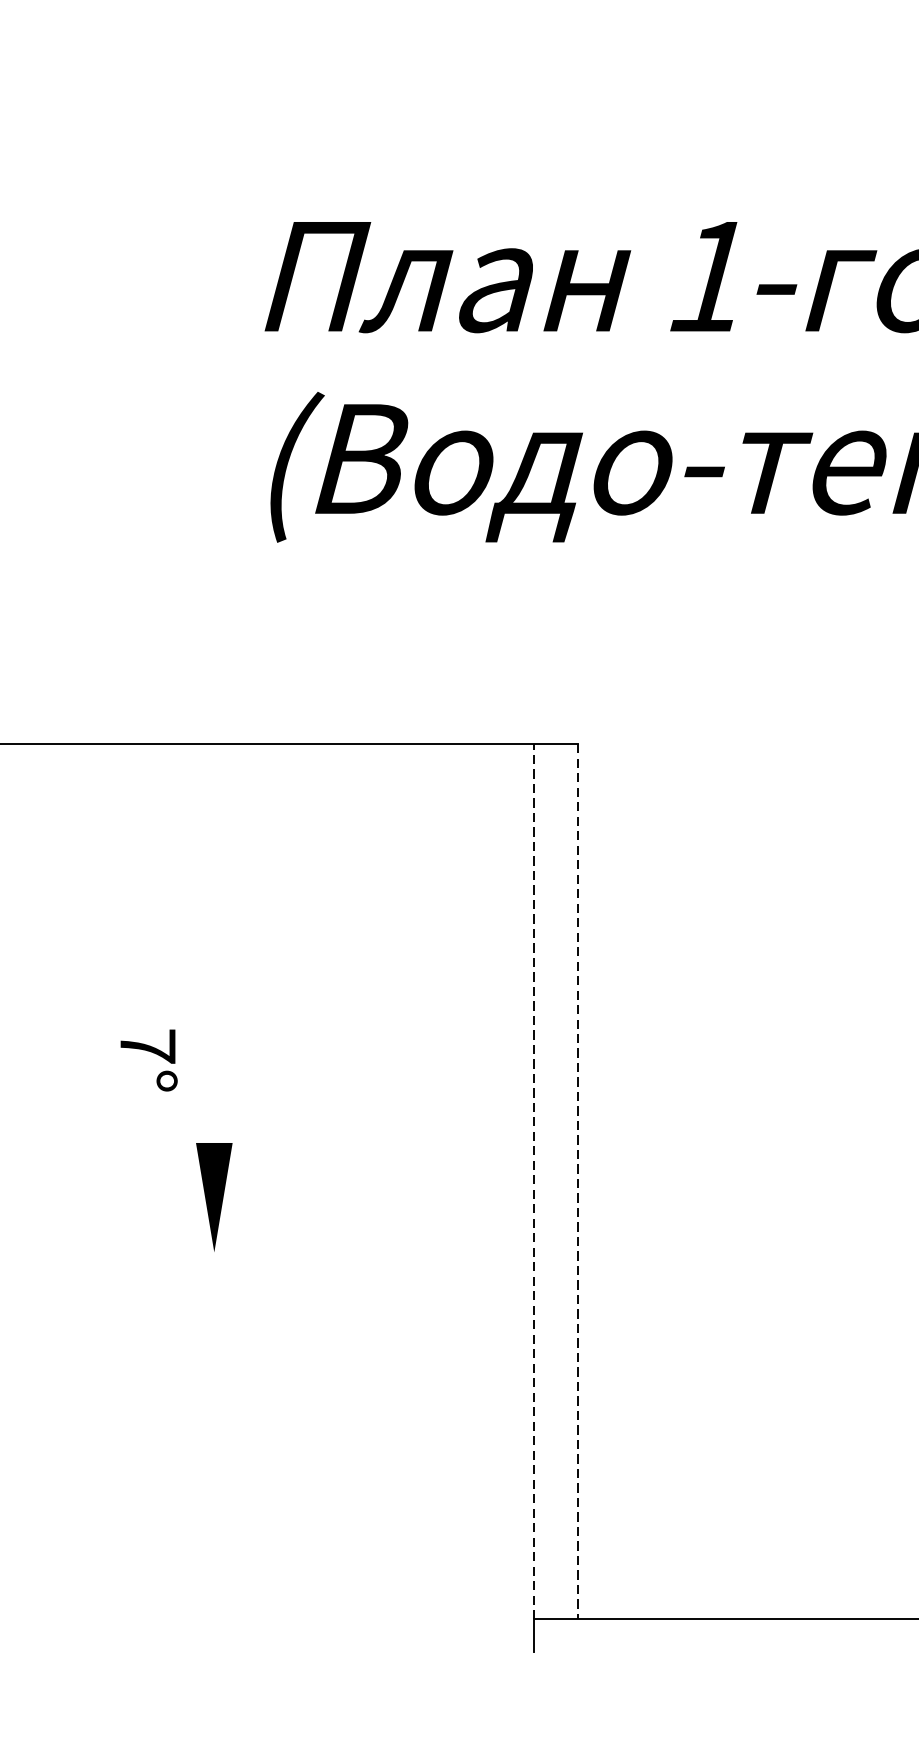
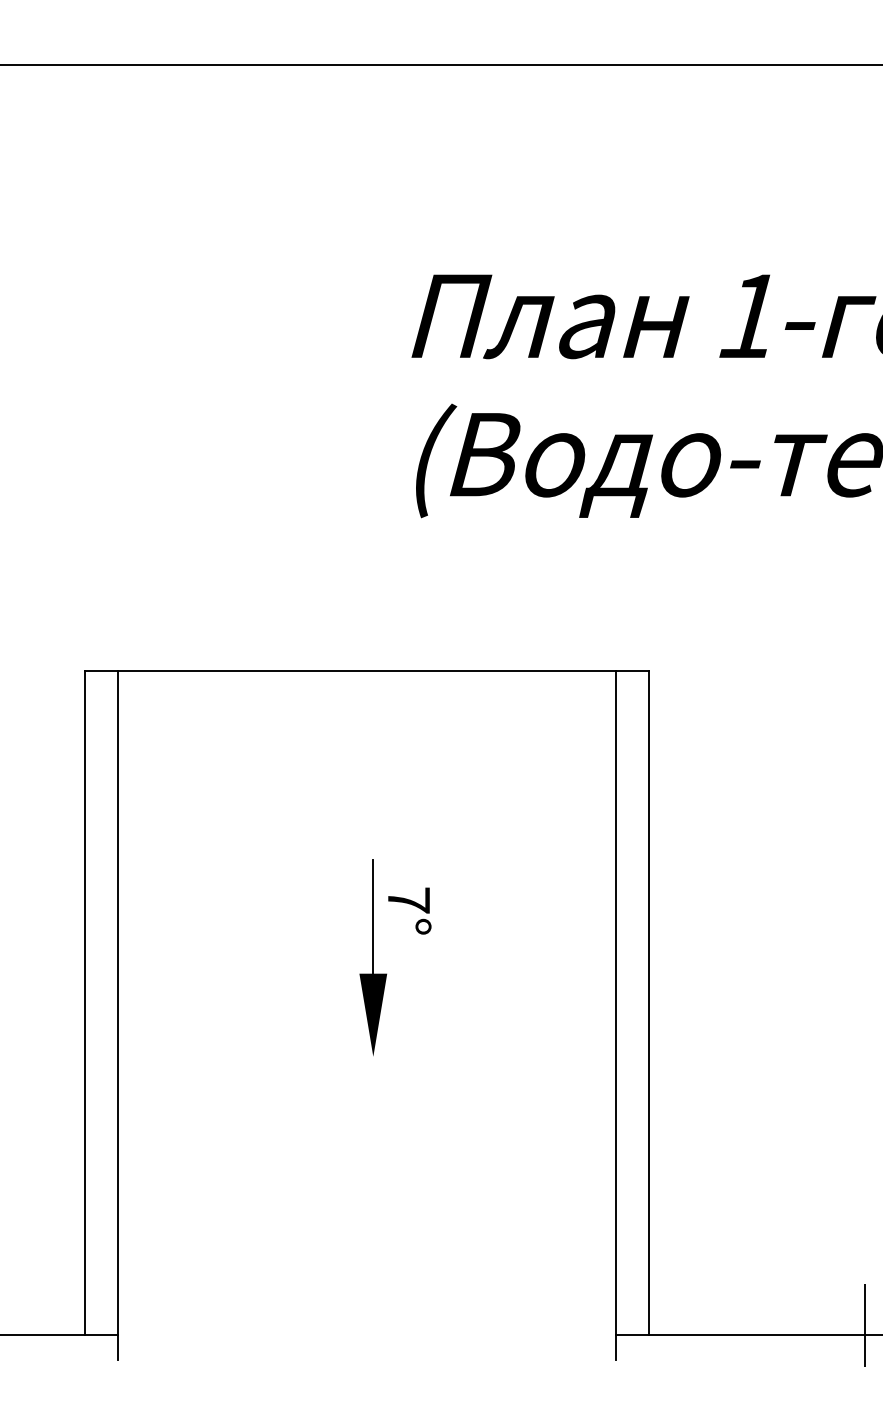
text: (148, 1059) -> (409, 910), moved
line: (214, 1067) -> (373, 916), added
line: (533, 1180) -> (615, 1002), dashed -> solid
line: (578, 1182) -> (649, 1003), dashed -> solid
line: (861, 1605) -> (864, 1324), added

